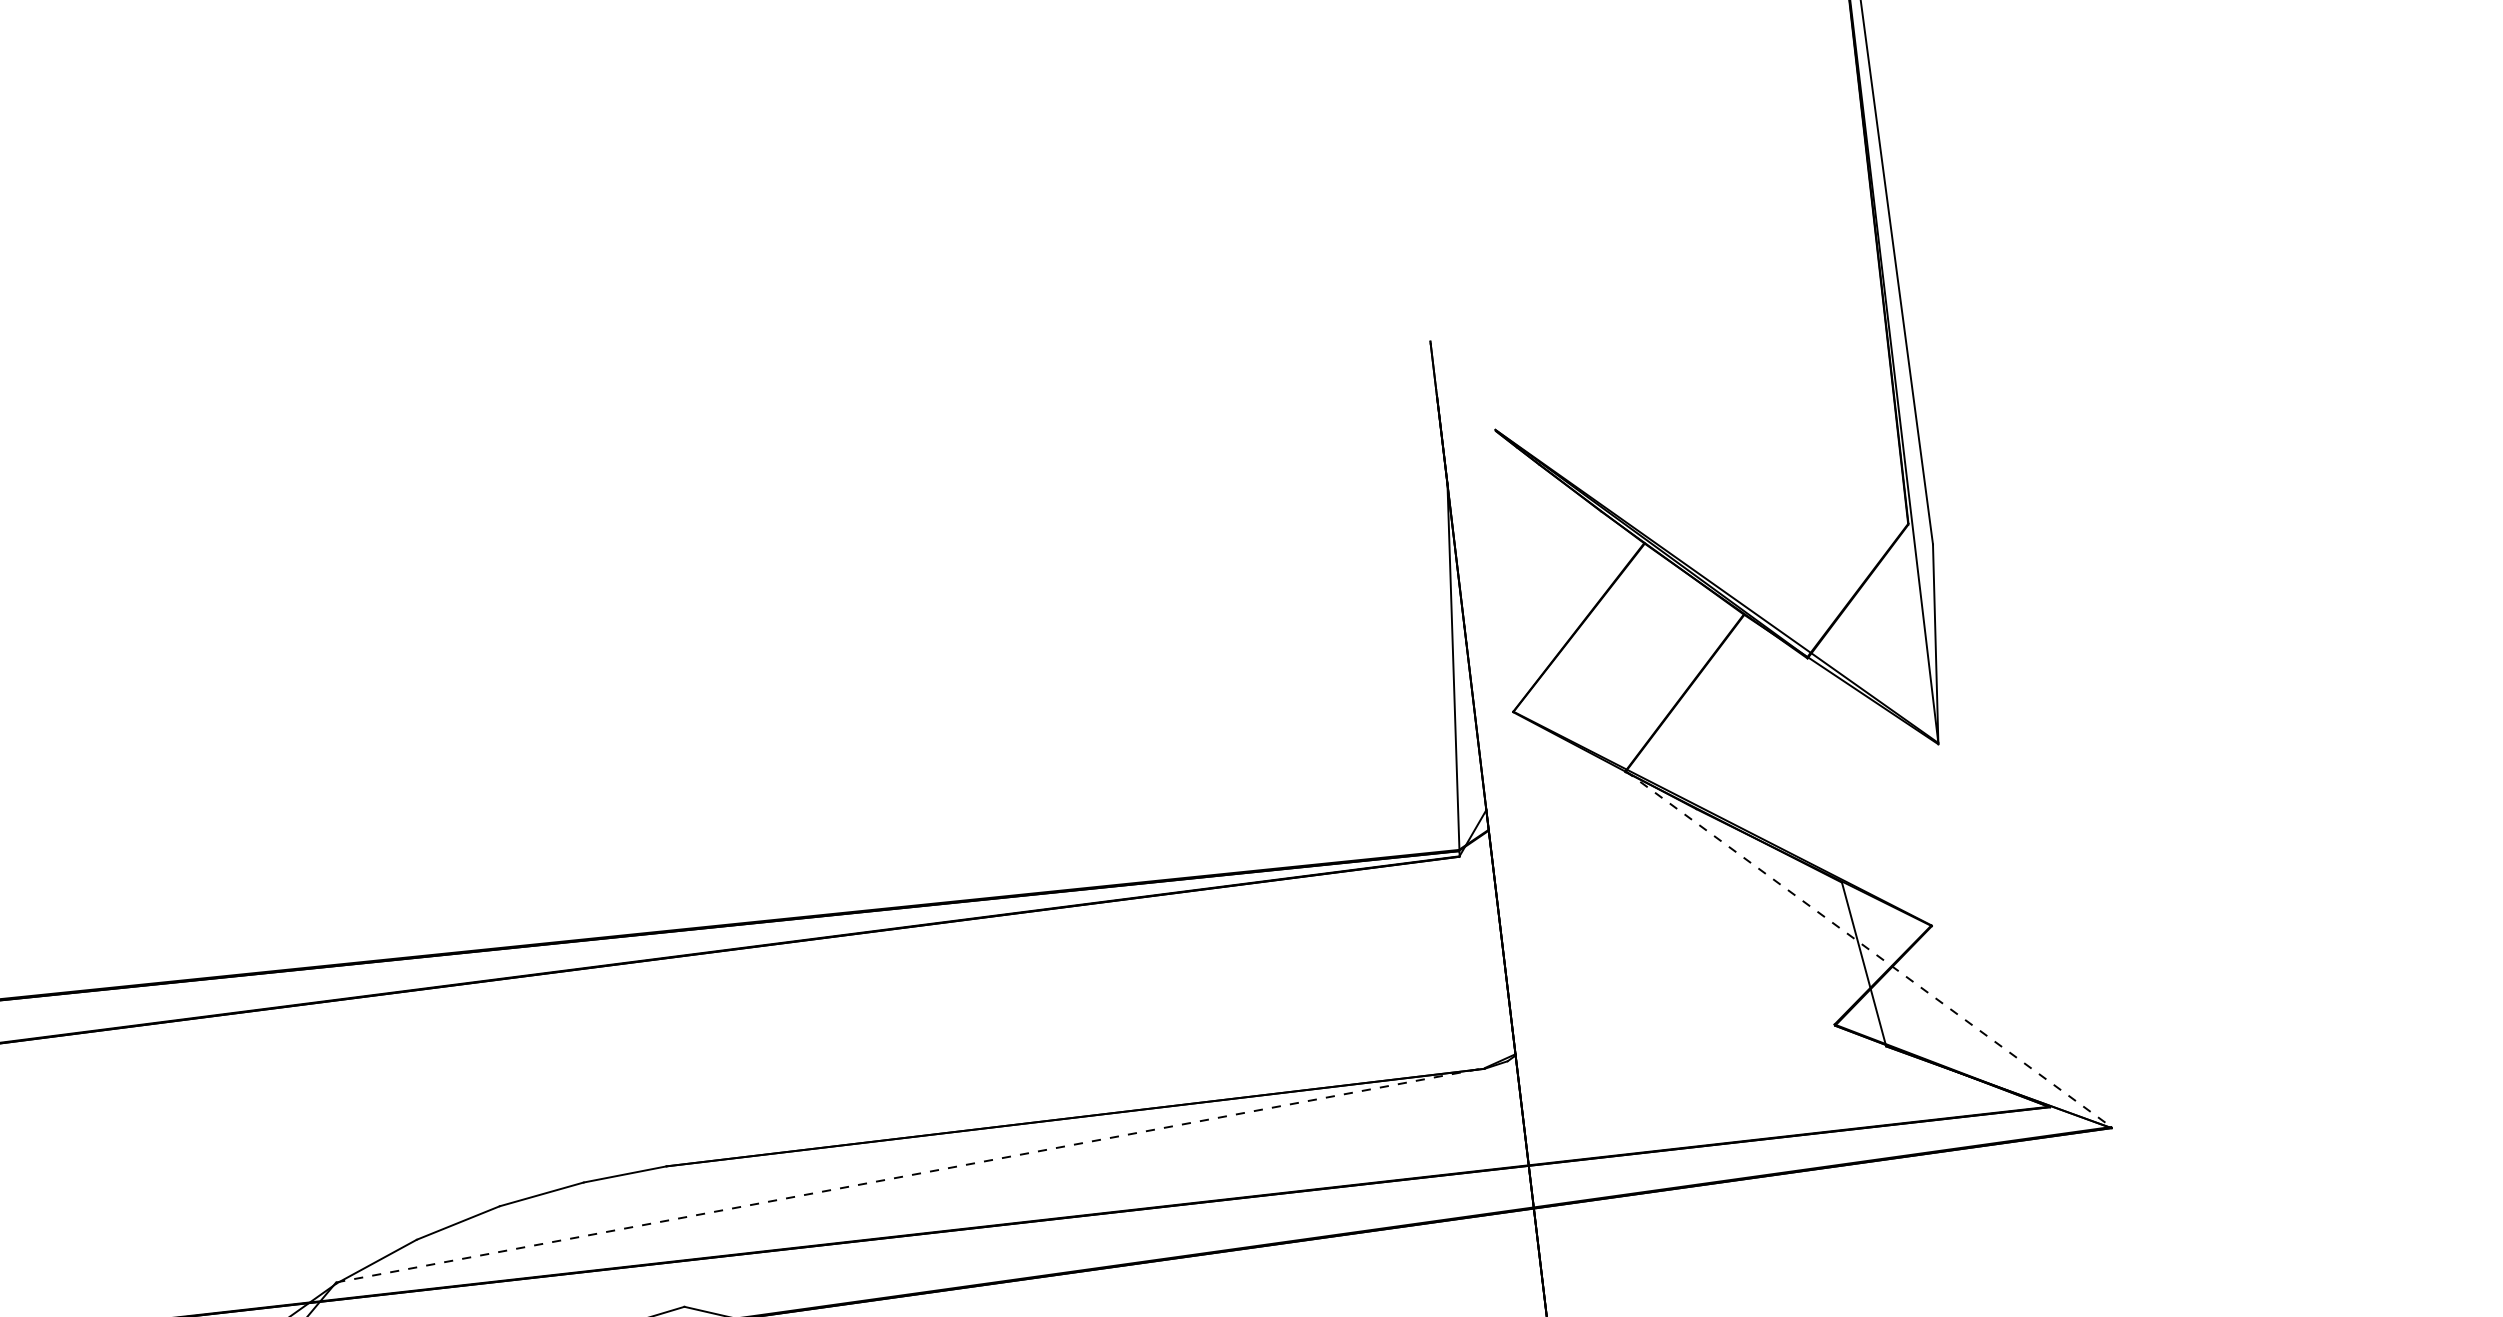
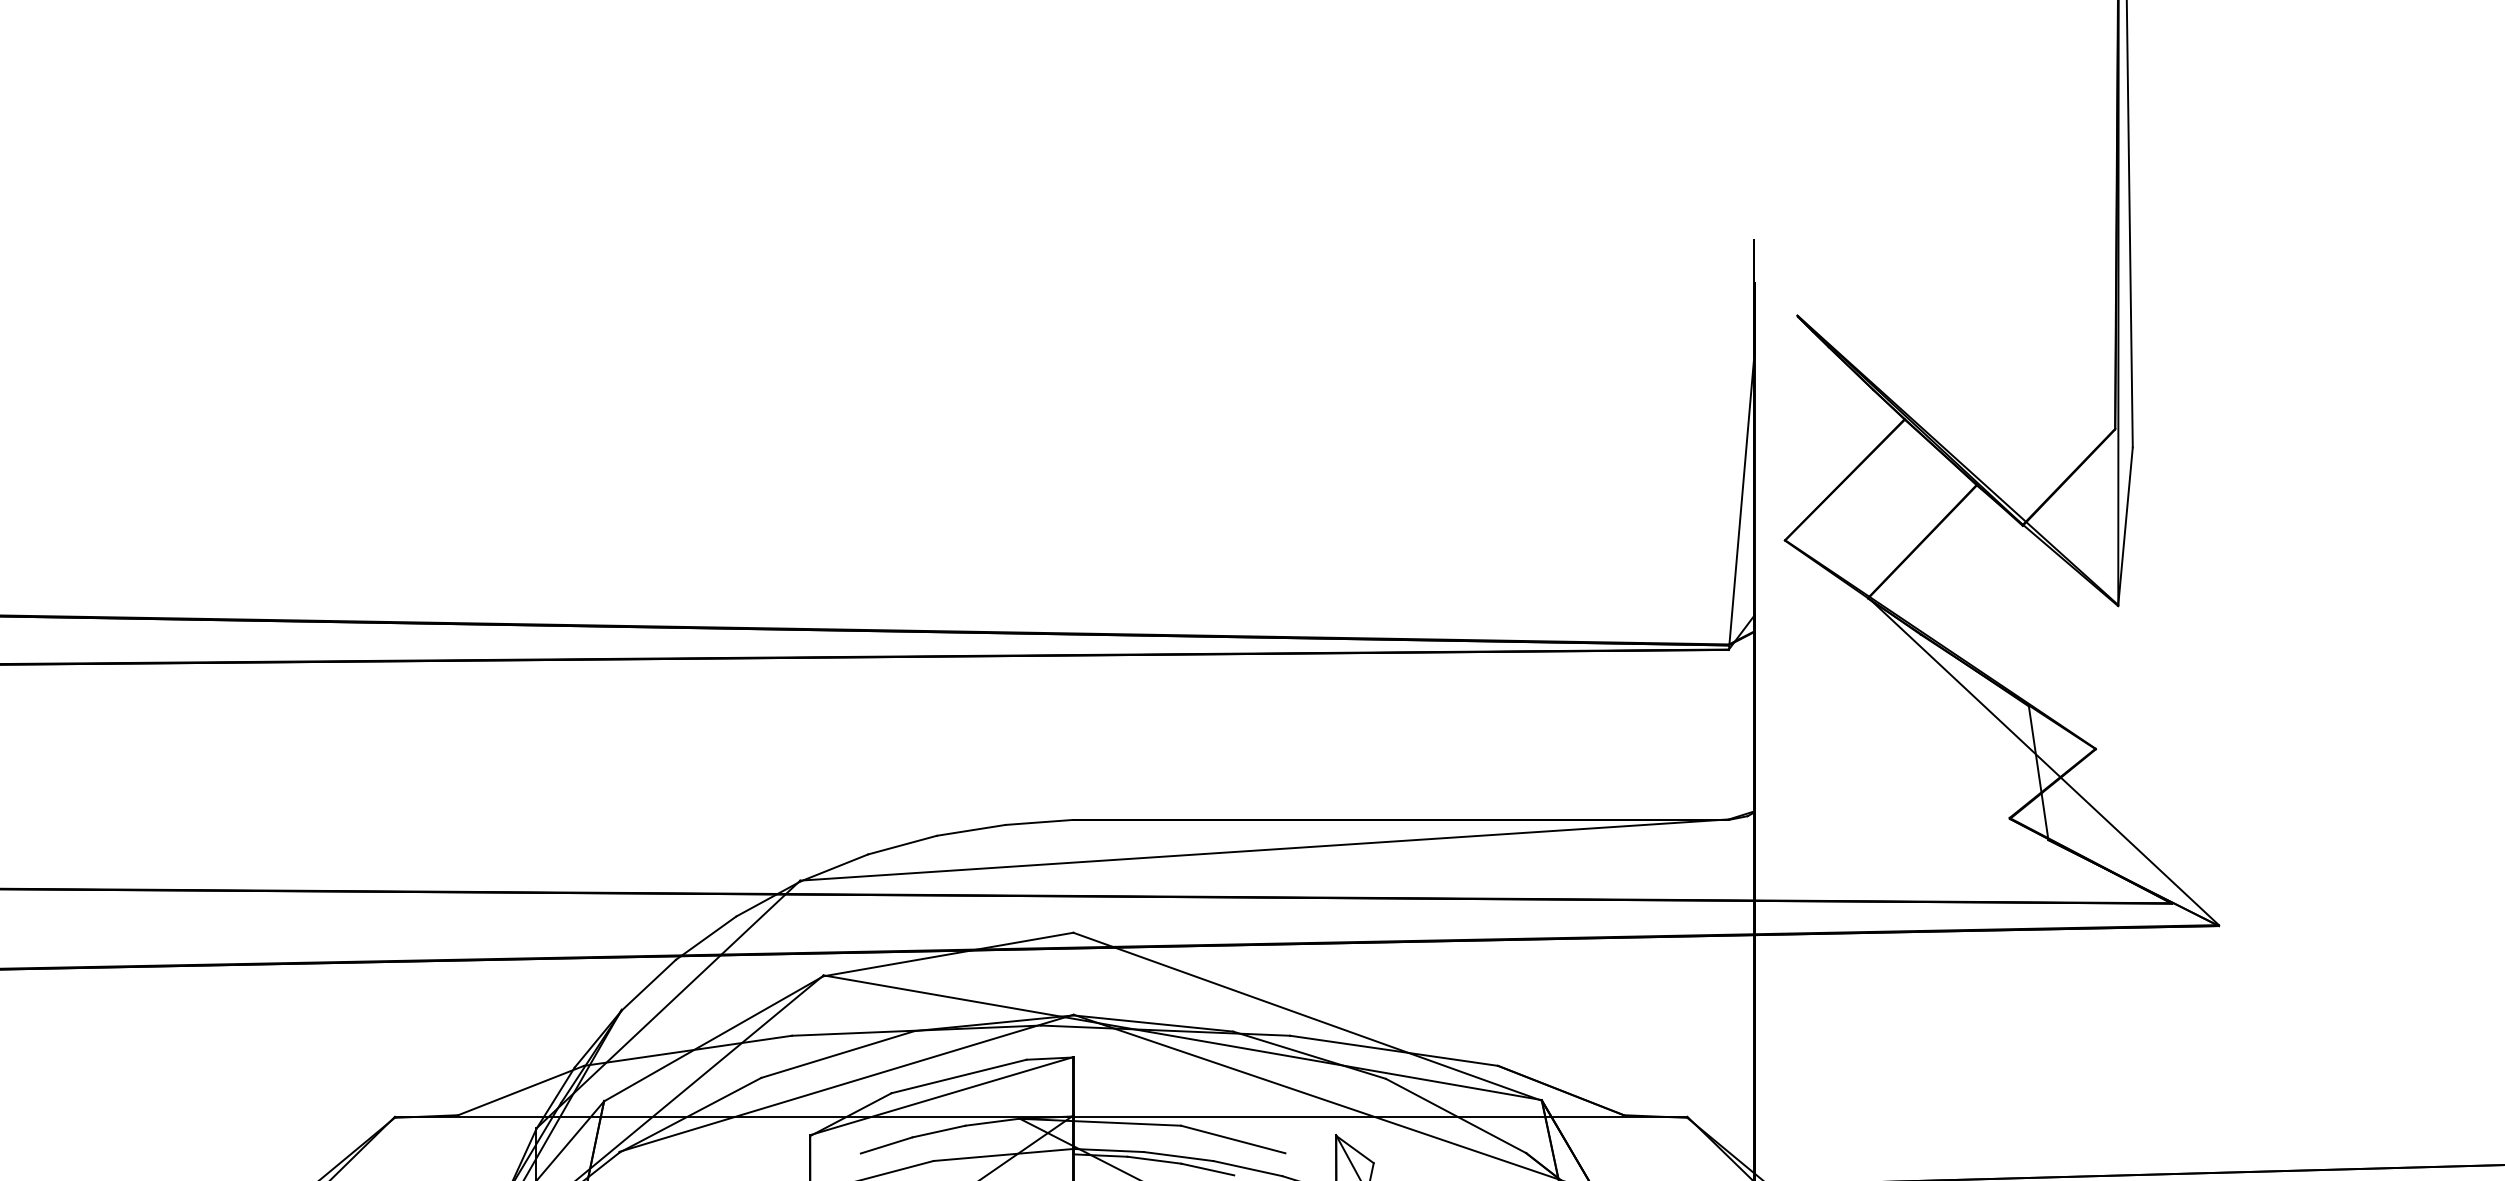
line: (1868, 949) -> (2043, 761), dashed -> solid
line: (911, 1174) -> (1265, 849), dashed -> solid

